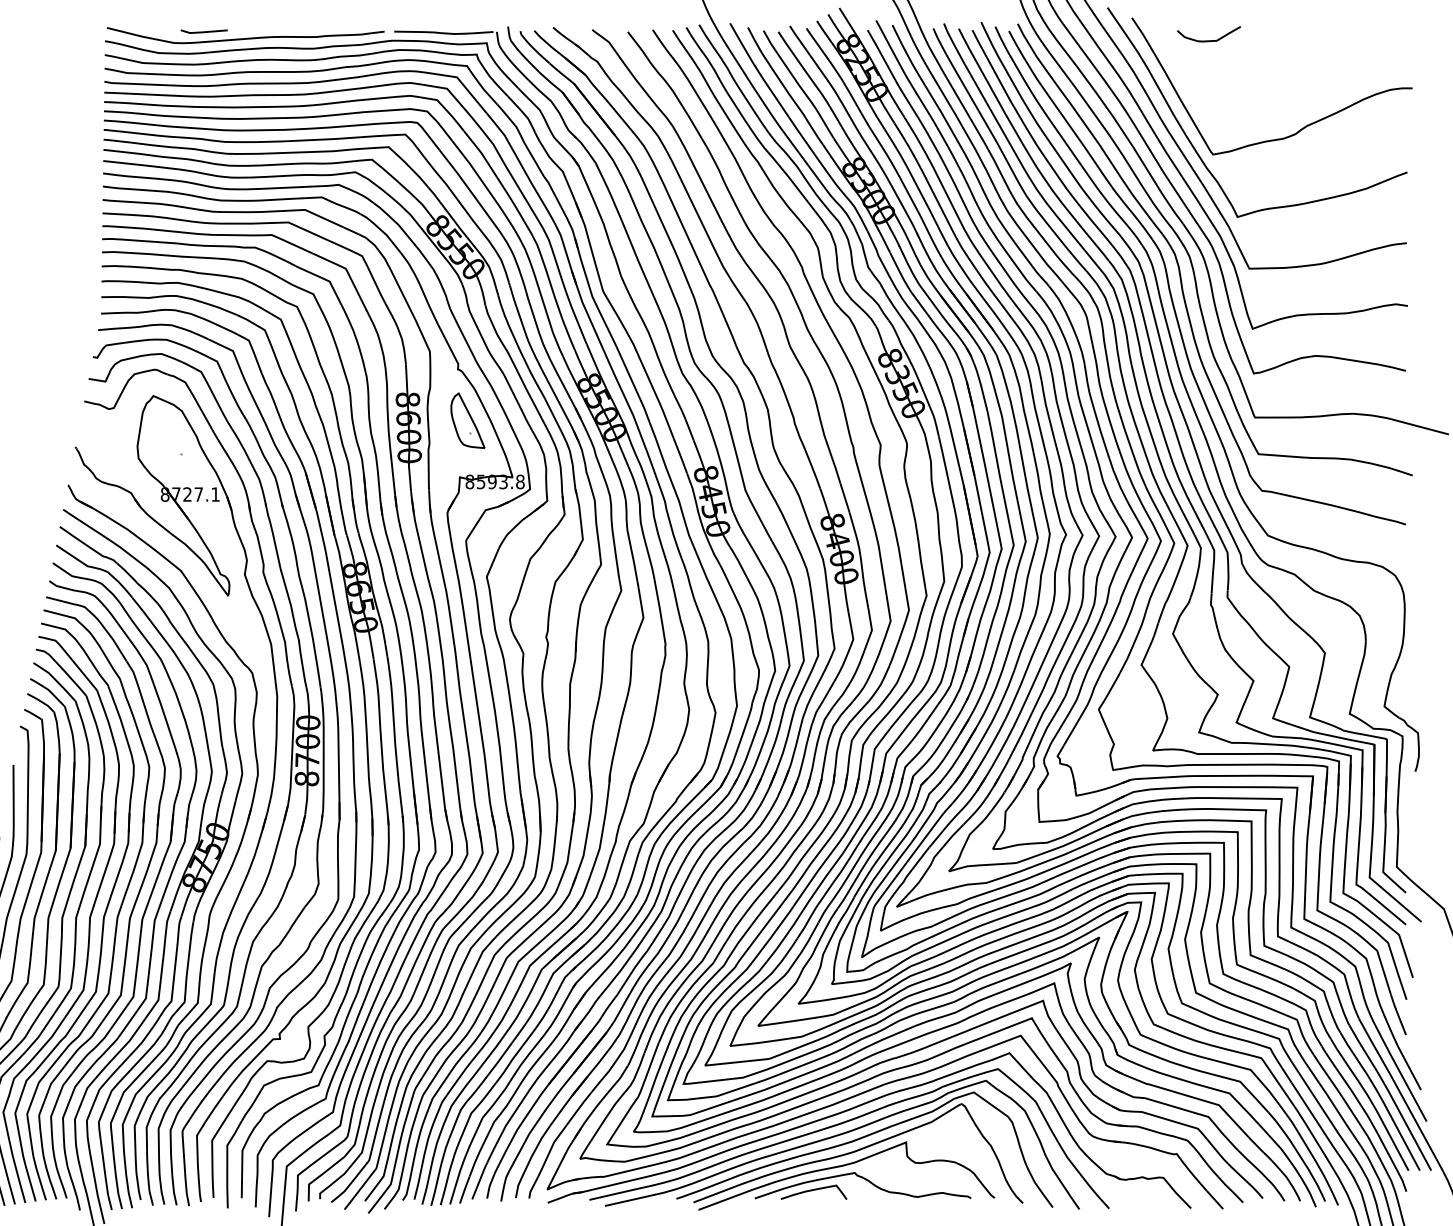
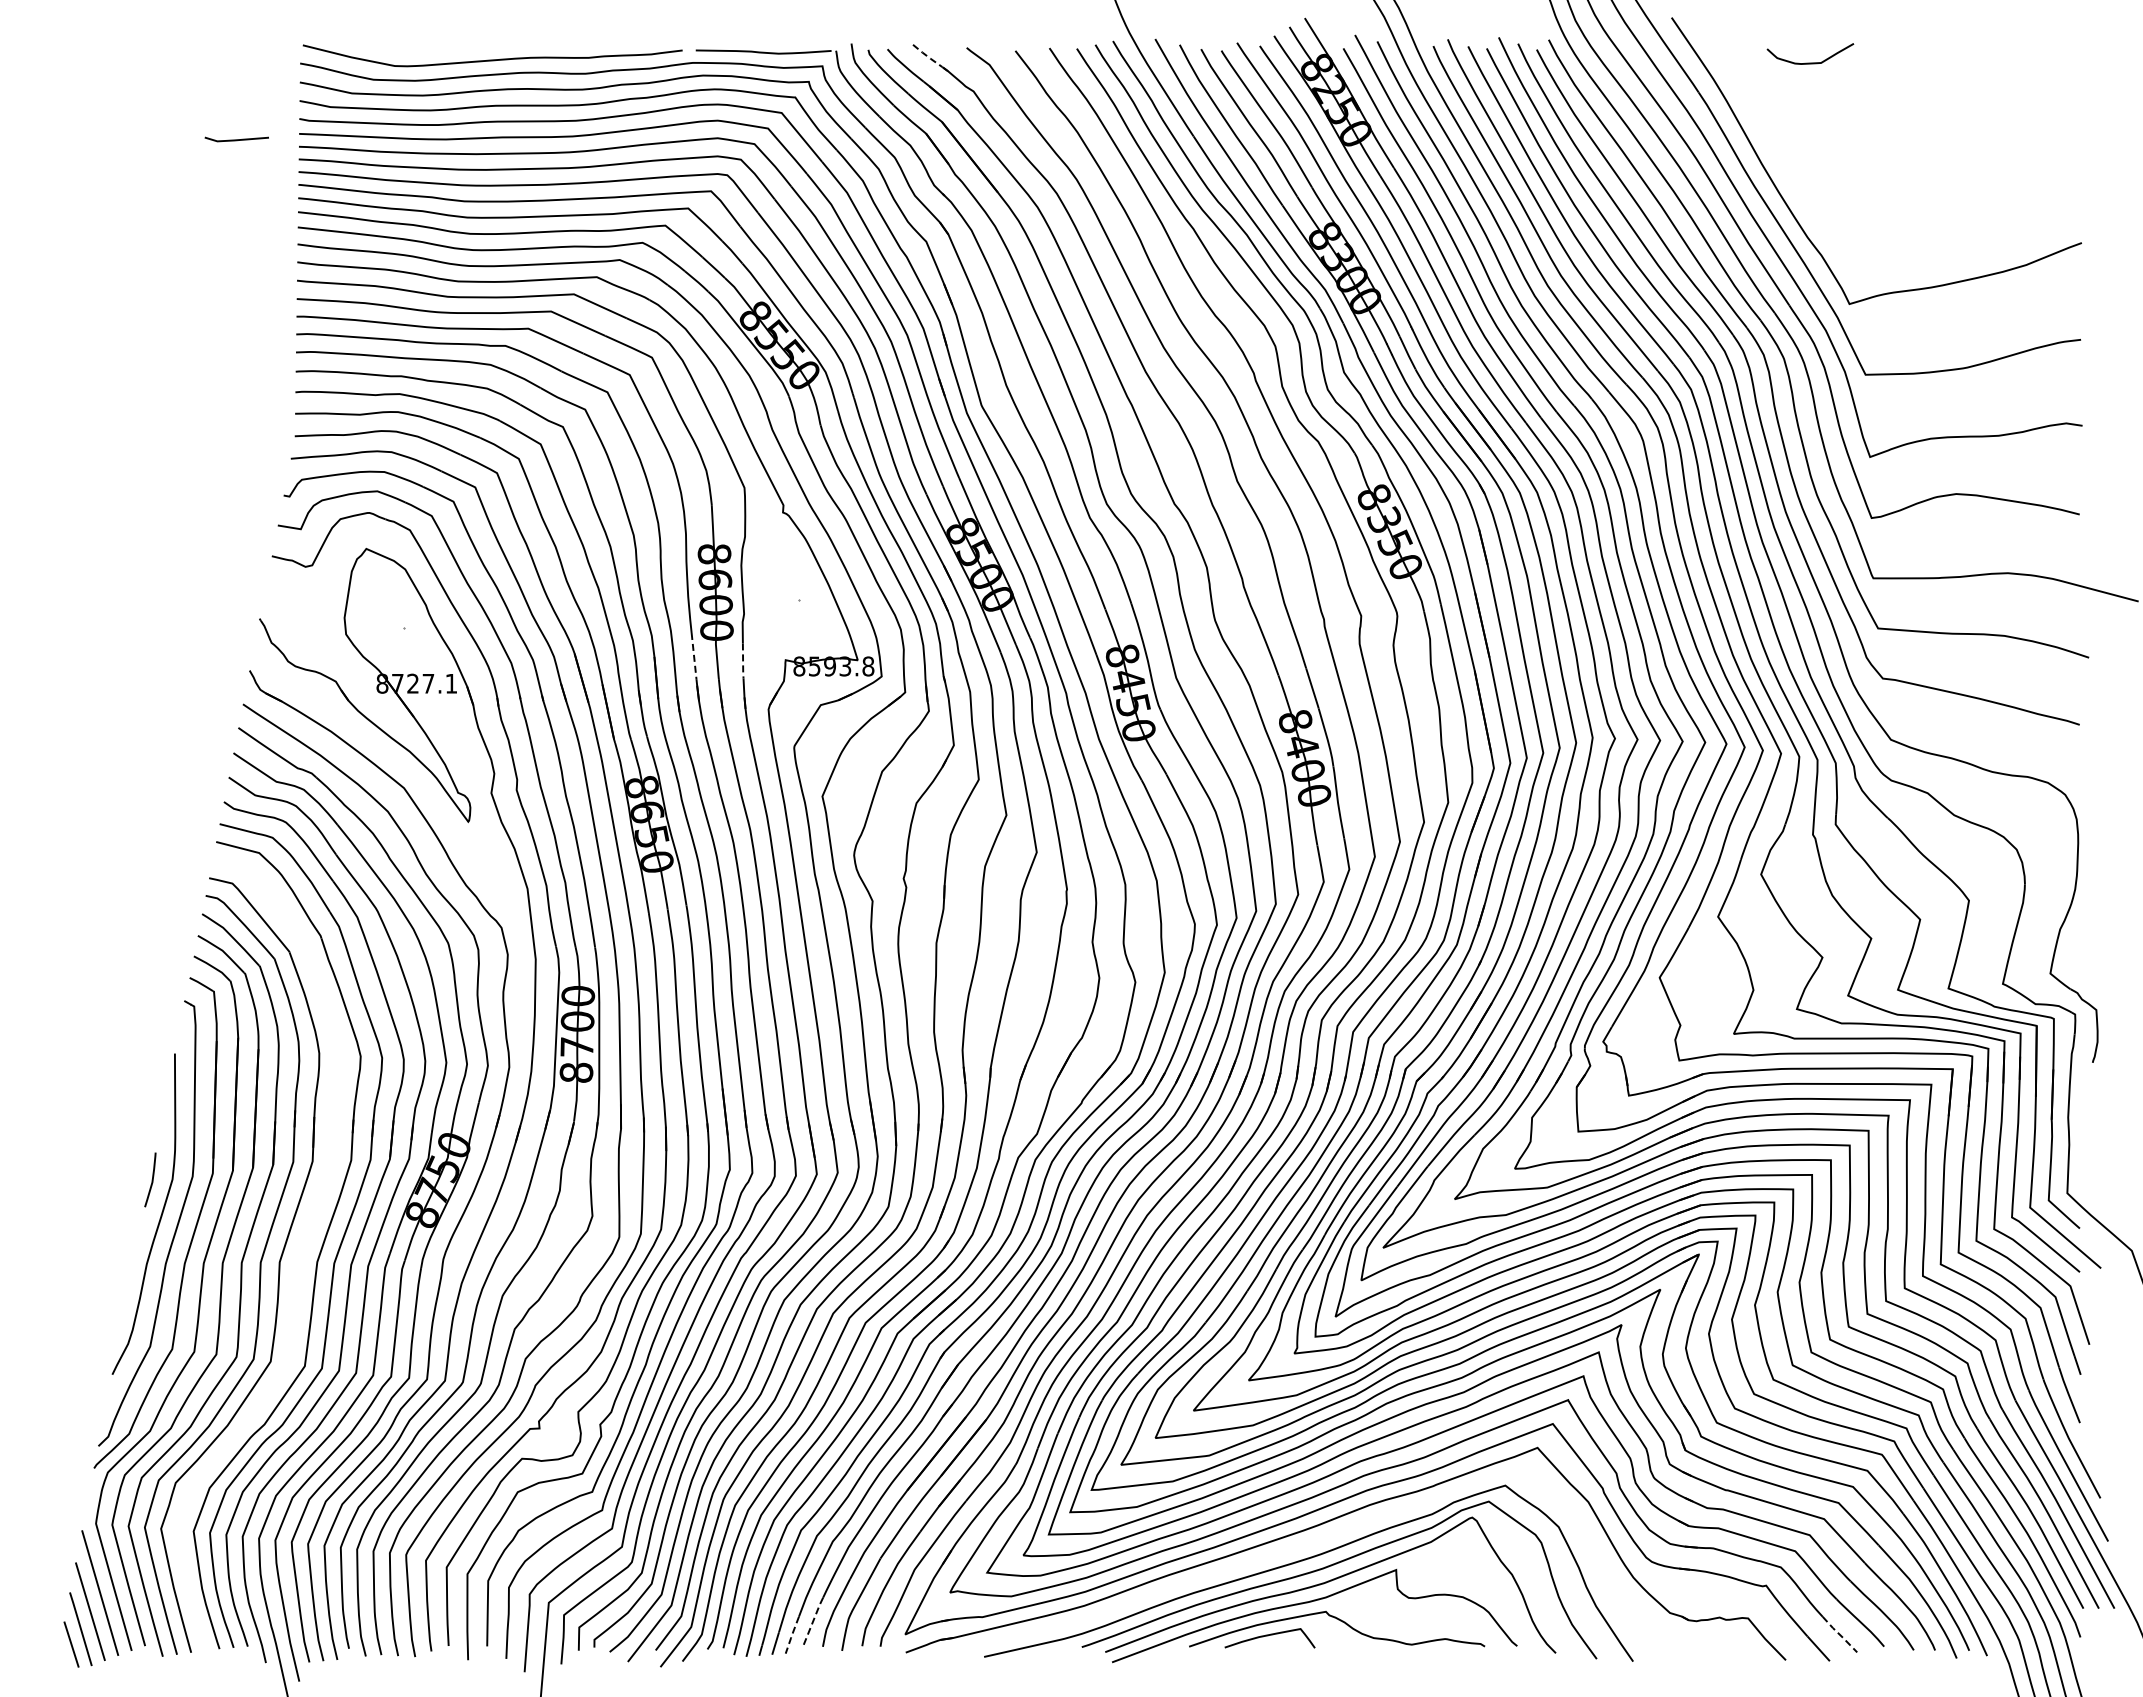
line: (203, 31) -> (236, 139), moved
line: (563, 36) -> (927, 56), solid -> dashed
curve: (1301, 128) -> (1936, 183), removed
part: (467, 420) -> (796, 582), removed
line: (393, 474) -> (694, 656), solid -> dashed
line: (429, 479) -> (743, 662), solid -> dashed
part: (103, 916) -> (297, 1261), removed
curve: (845, 1123) -> (1312, 1543), removed
line: (479, 1180) -> (812, 1622), solid -> dashed
line: (1231, 1189) -> (1840, 1634), solid -> dashed
line: (464, 1190) -> (791, 1635), solid -> dashed

